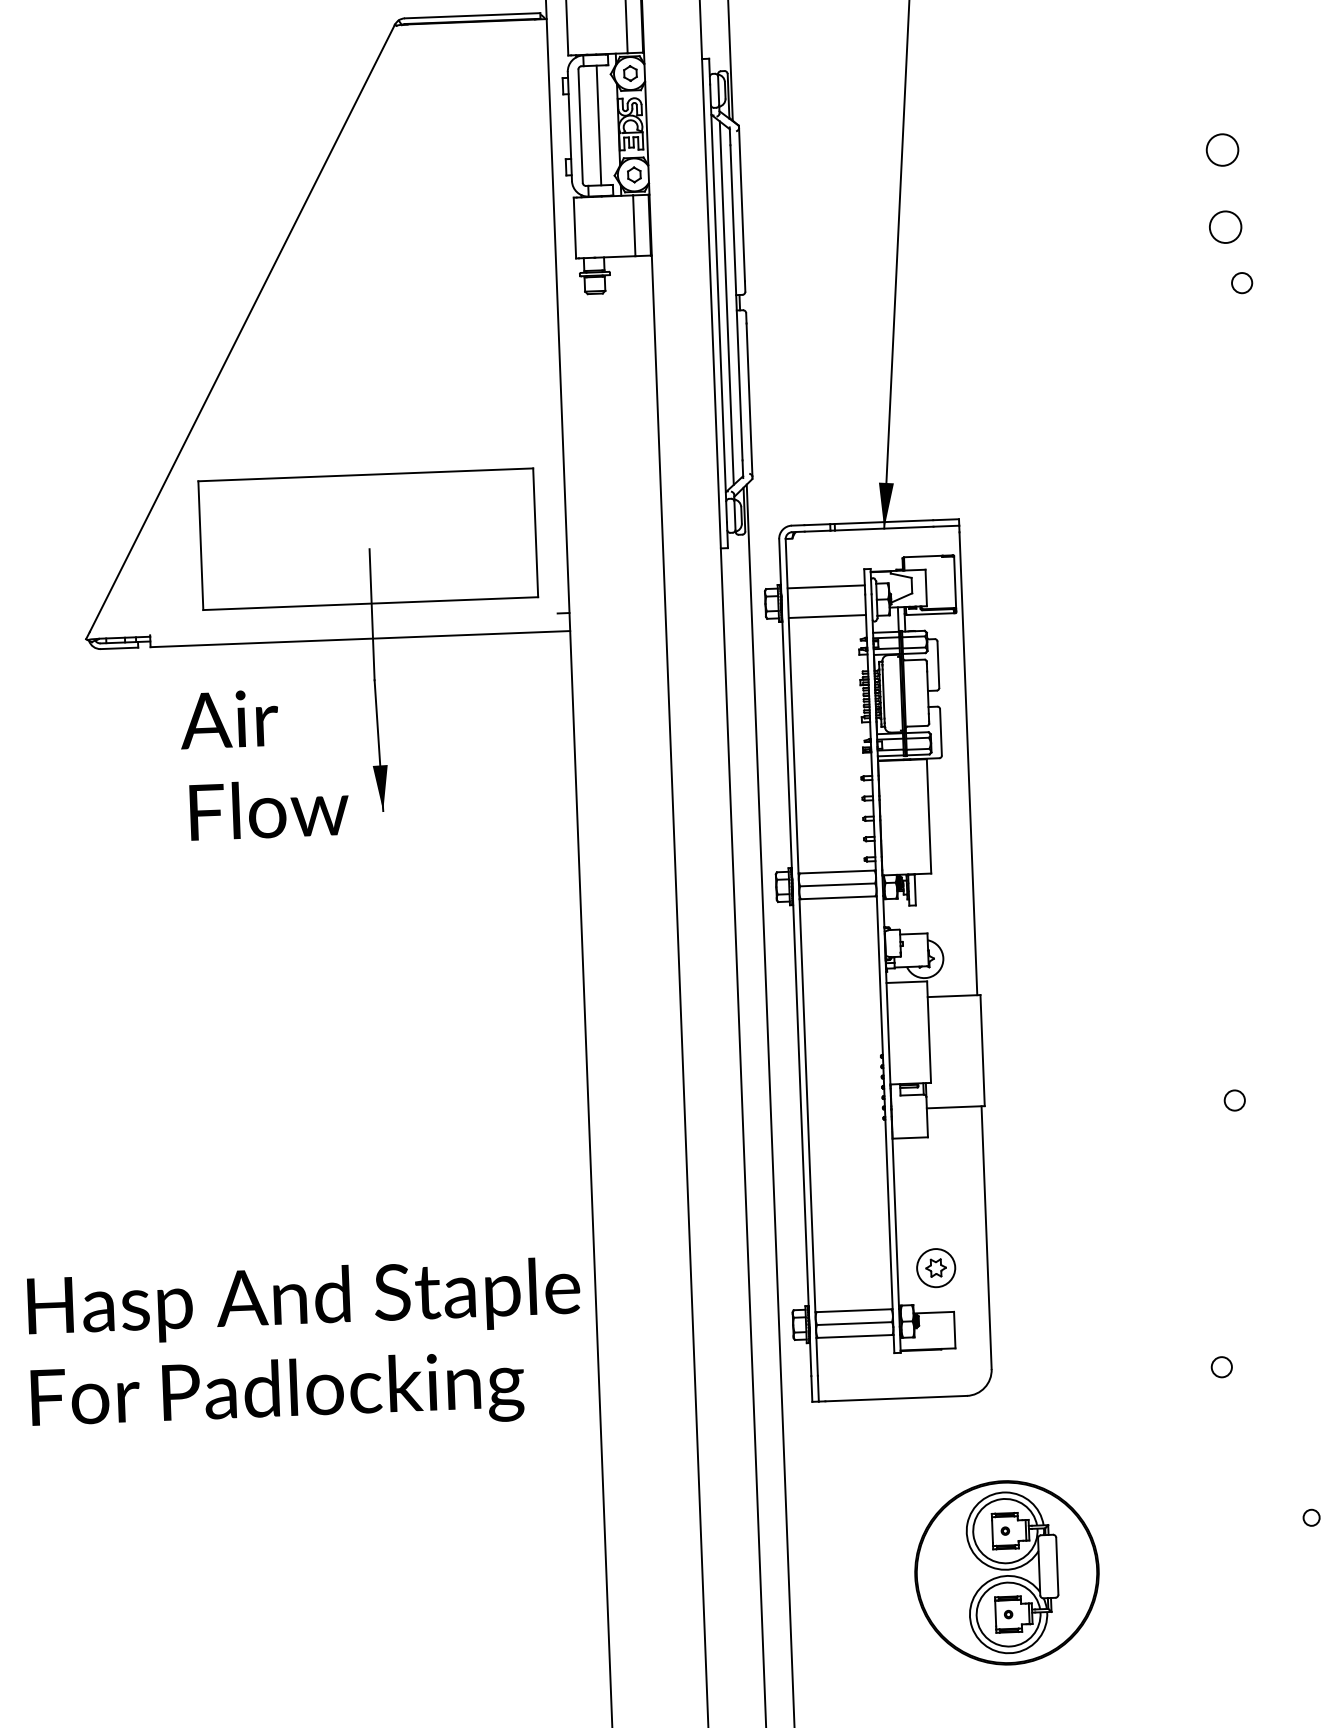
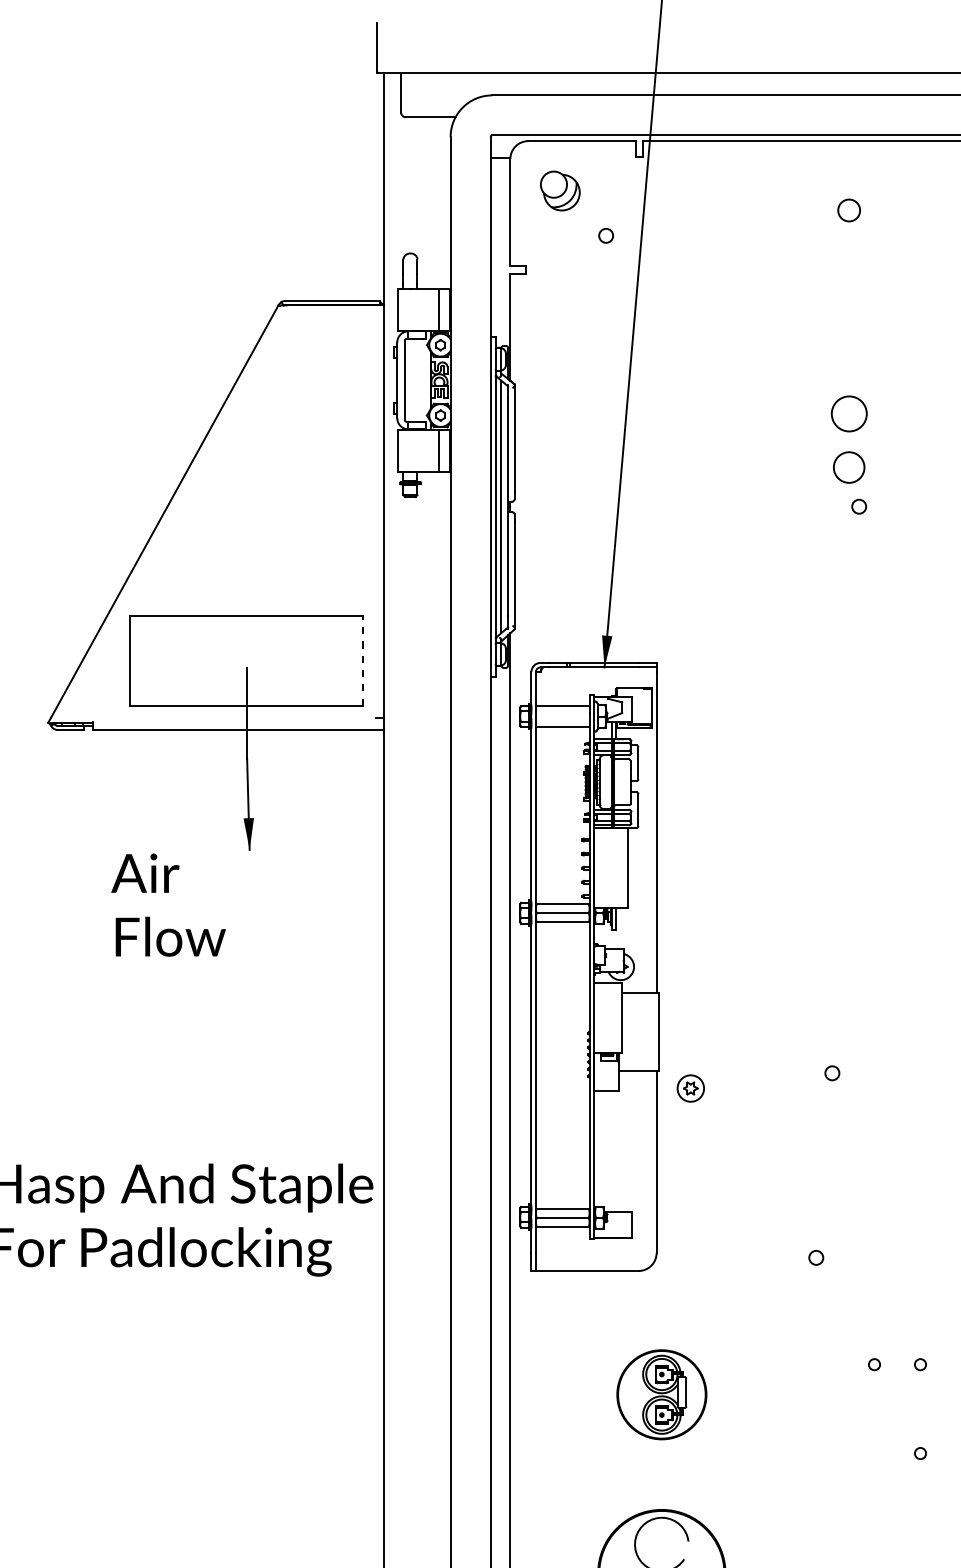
line: (598, 124) -> (417, 379), removed
circle: (1221, 149) -> (848, 413), size x1.6
circle: (1225, 227) -> (849, 467), size x1.4
line: (535, 533) -> (362, 661), solid -> dashed
text: (264, 763) -> (168, 904), moved
part: (935, 1268) -> (690, 1088), moved
part: (1006, 1572) -> (661, 1394), size x0.7

